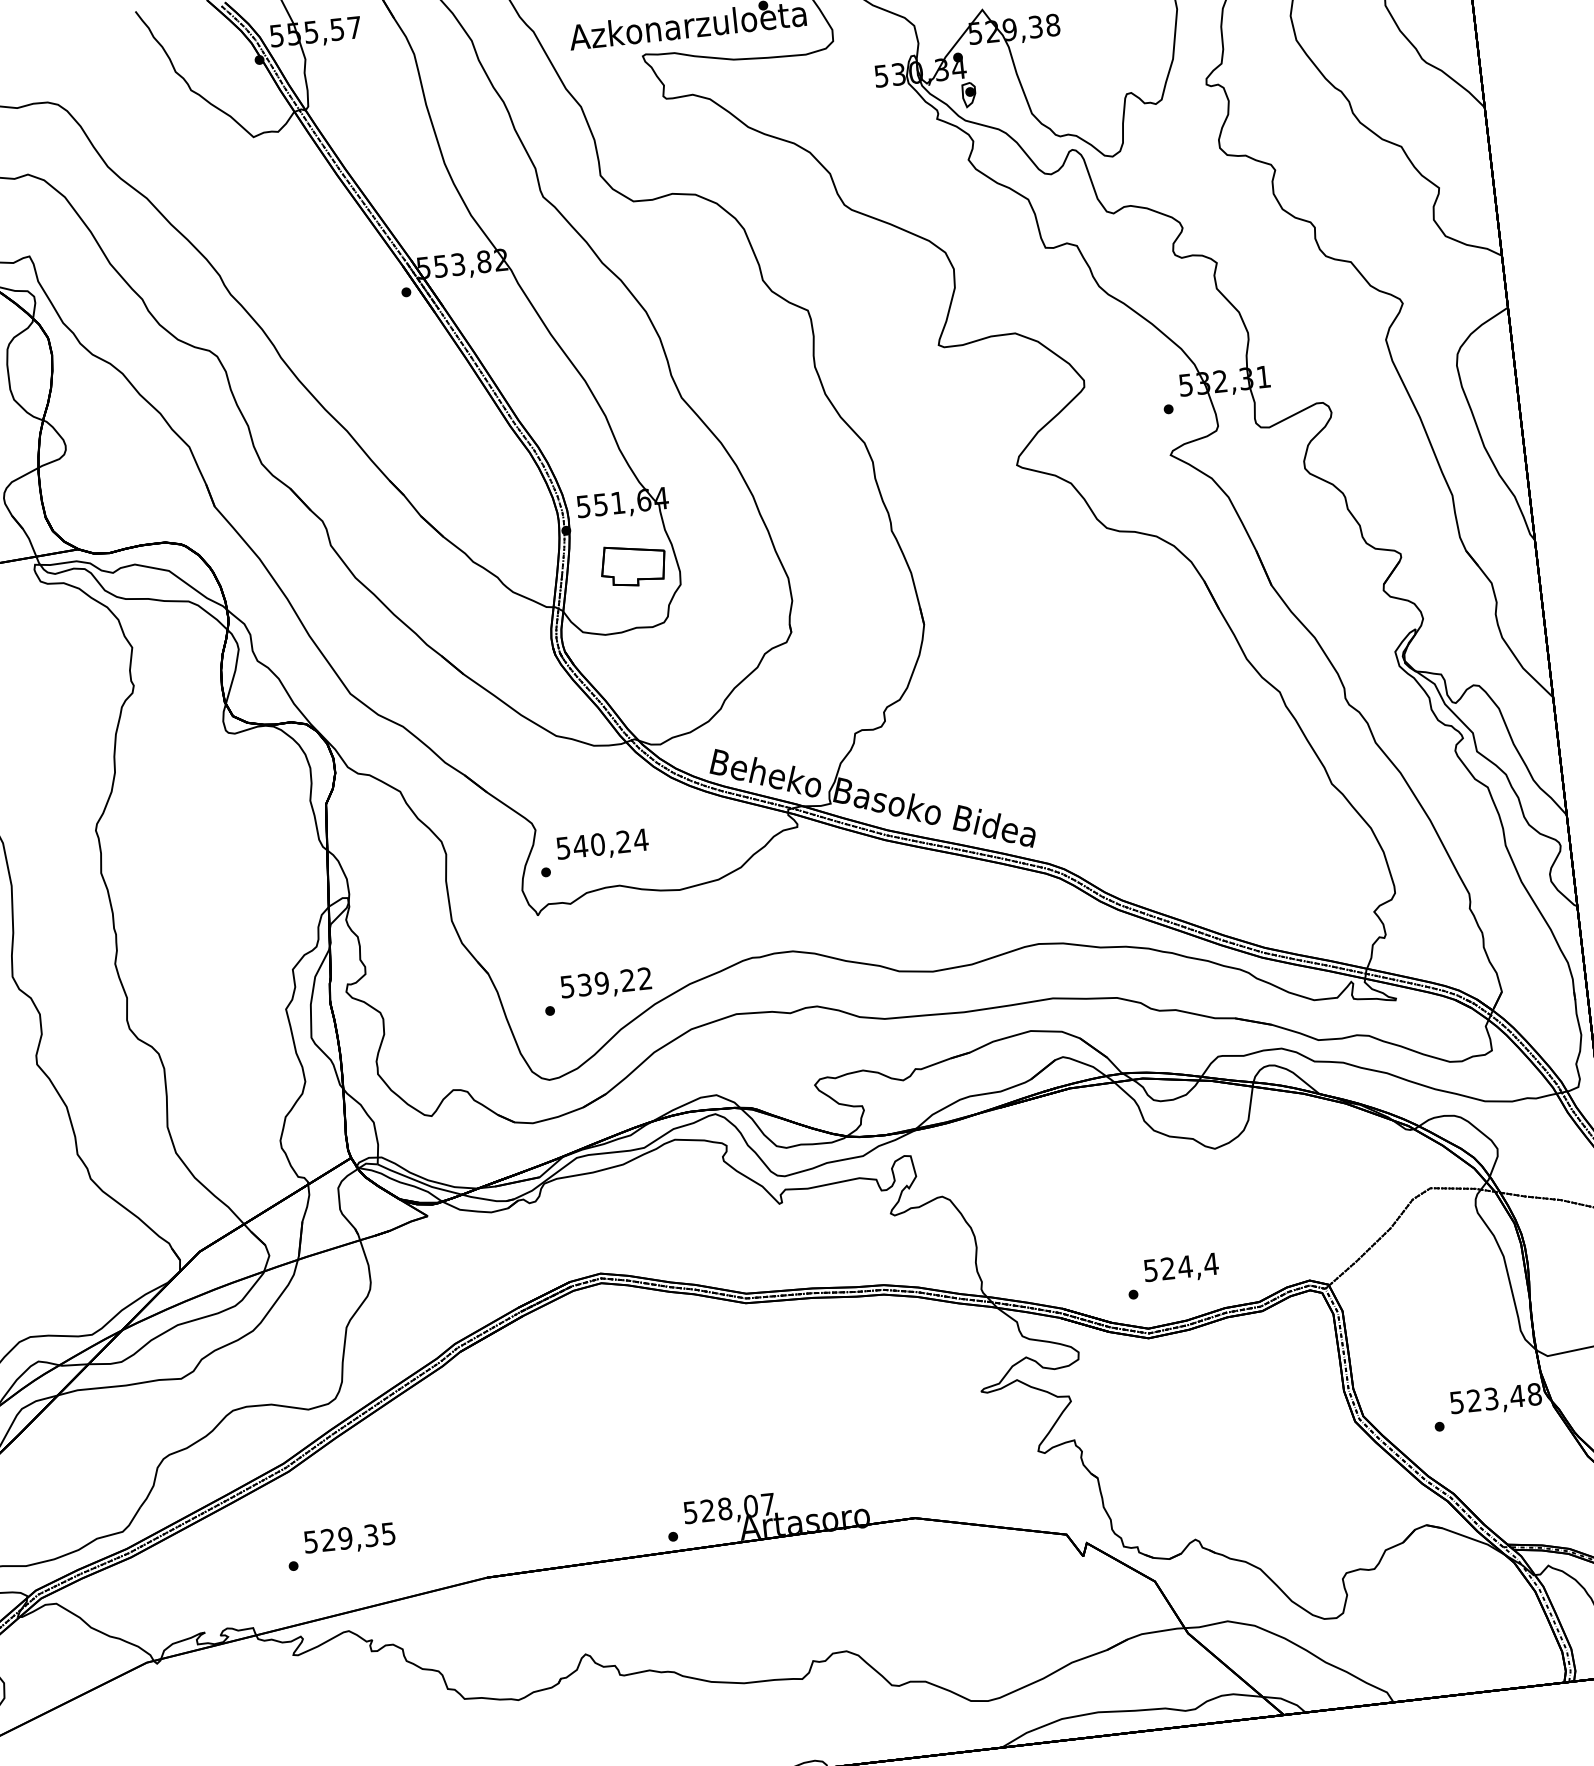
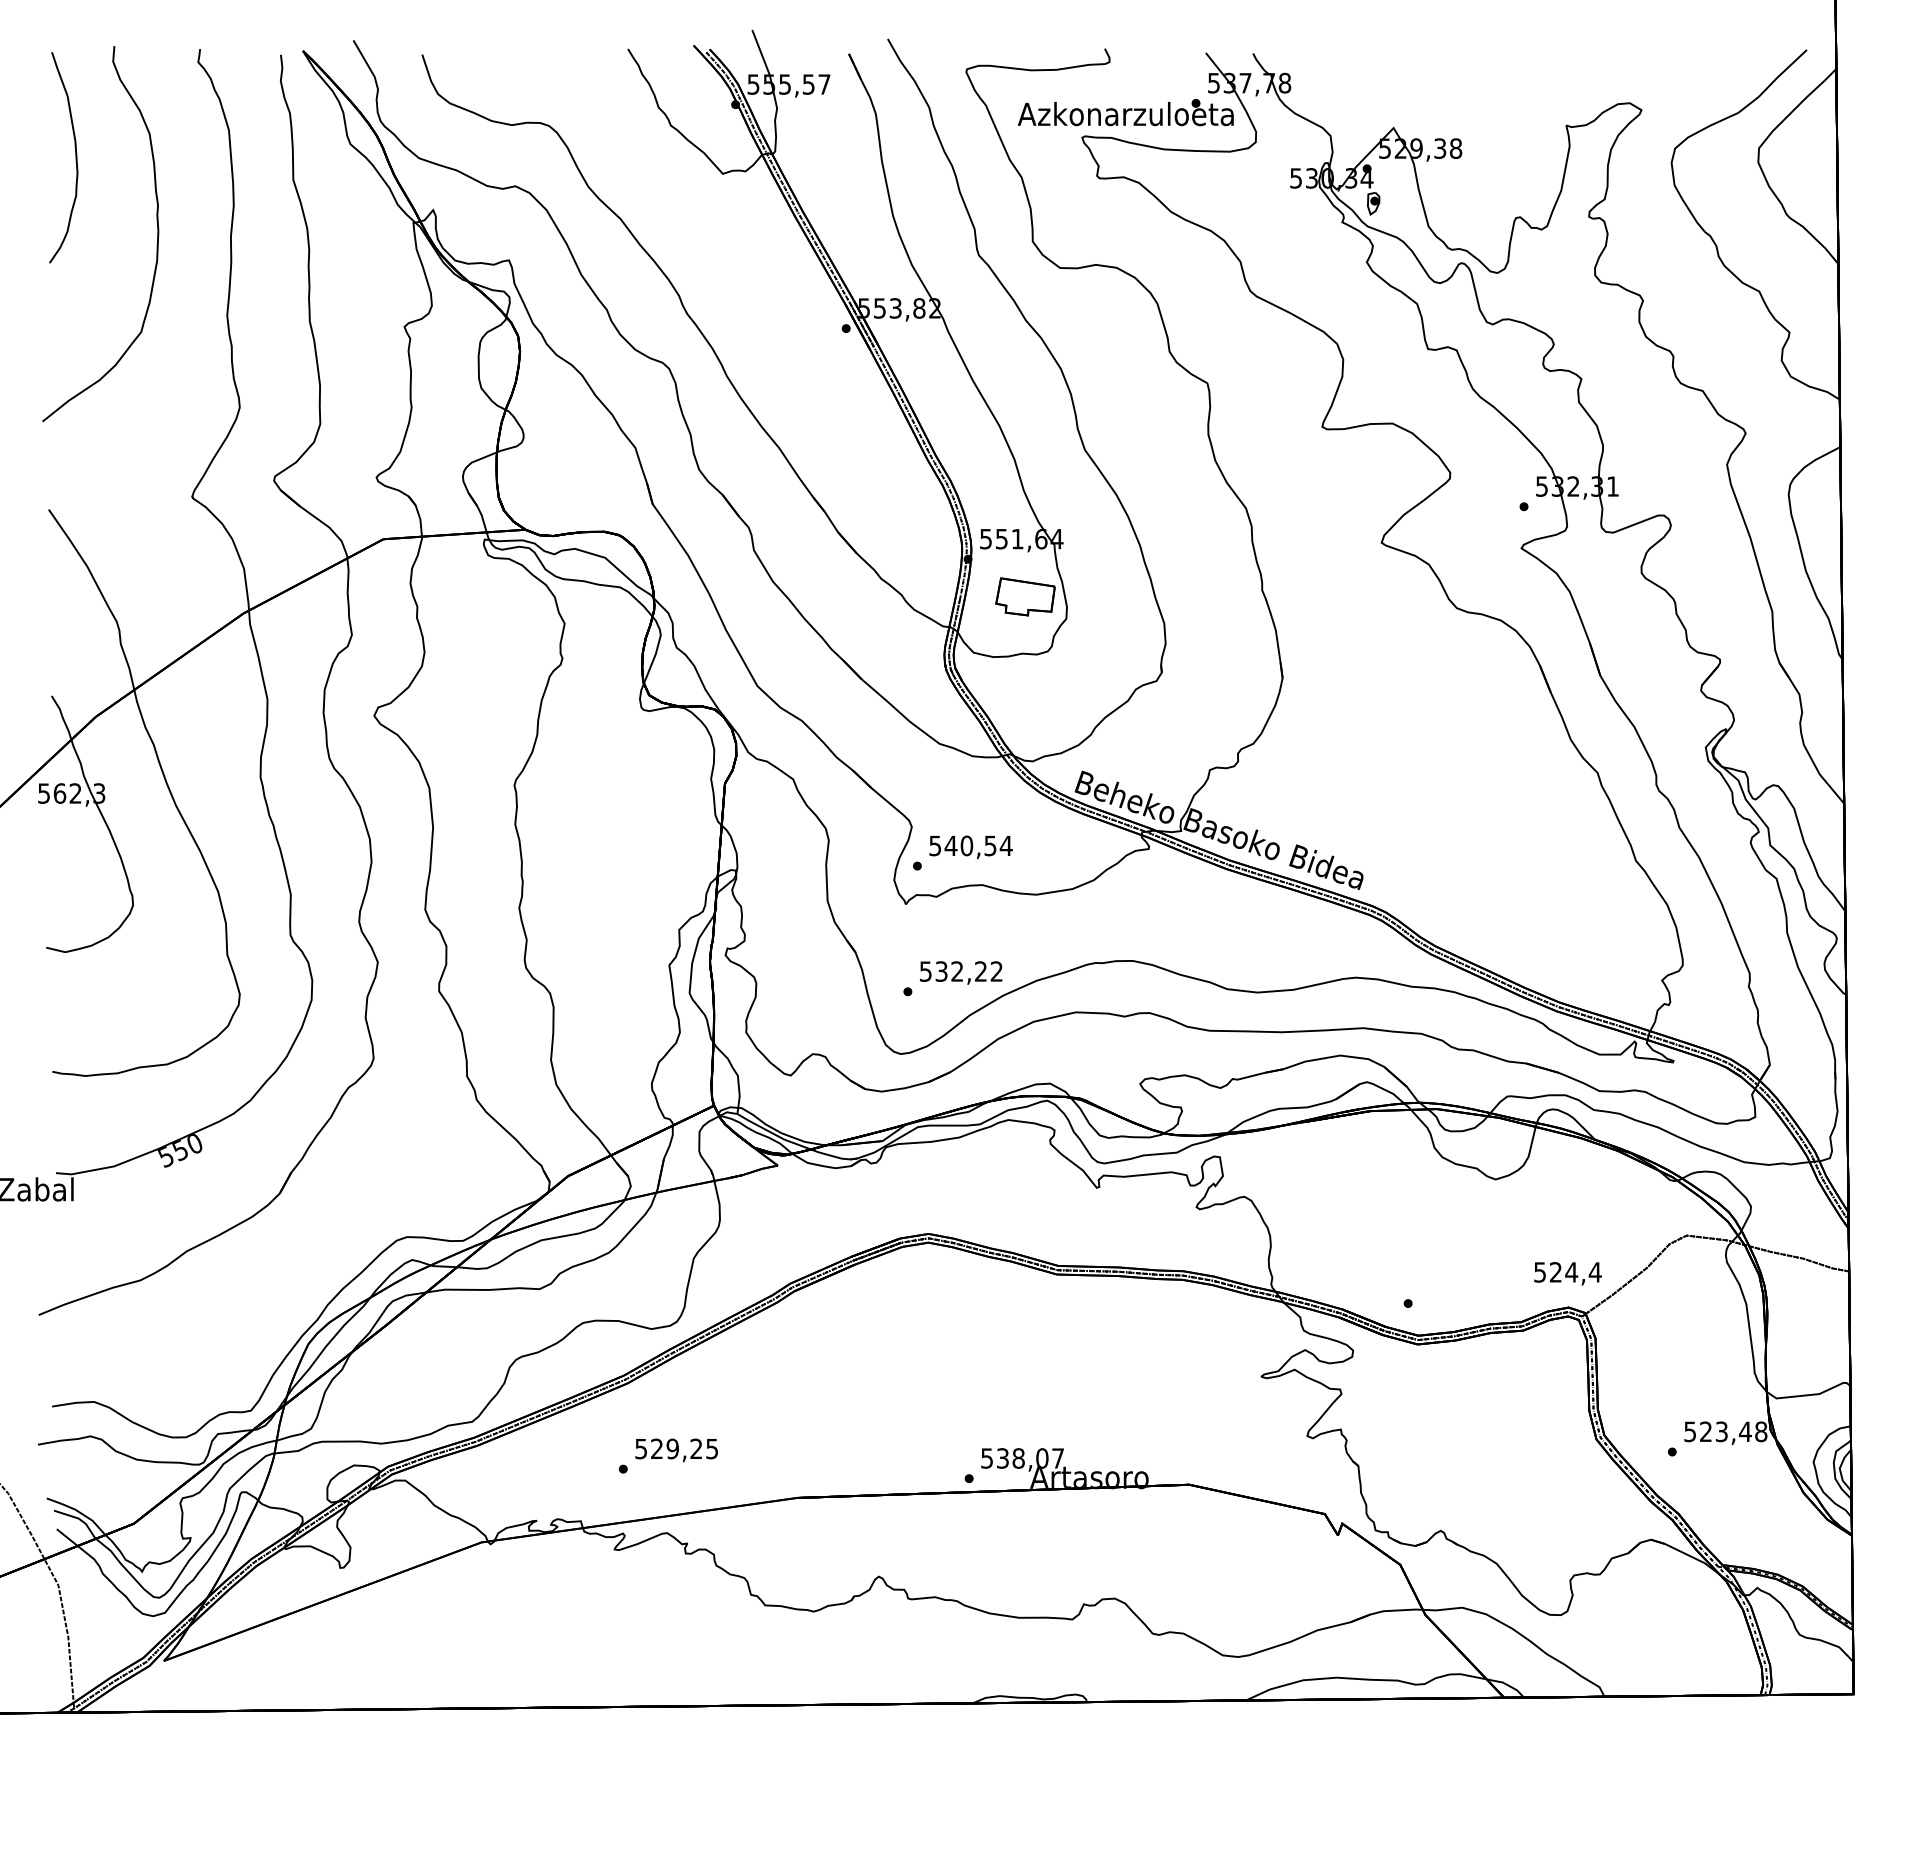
text: (623, 841) -> (990, 845), 540,24 -> 540,54
text: (602, 983) -> (957, 971), 539,22 -> 532,22
text: (1180, 1268) -> (1567, 1273), moved
text: (707, 1510) -> (1002, 1458), 528,07 -> 538,07
text: (371, 1536) -> (696, 1449), 529,35 -> 529,25

